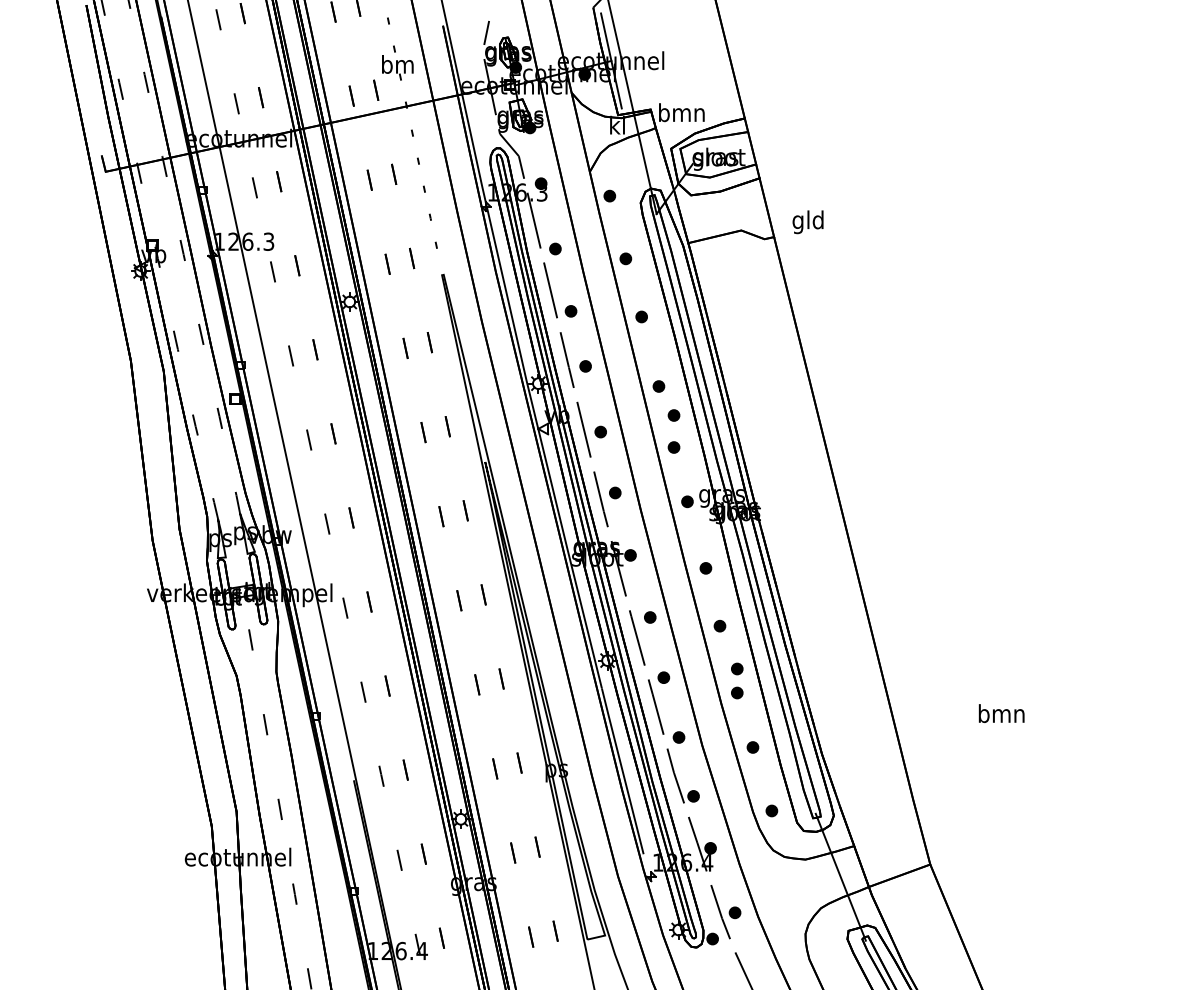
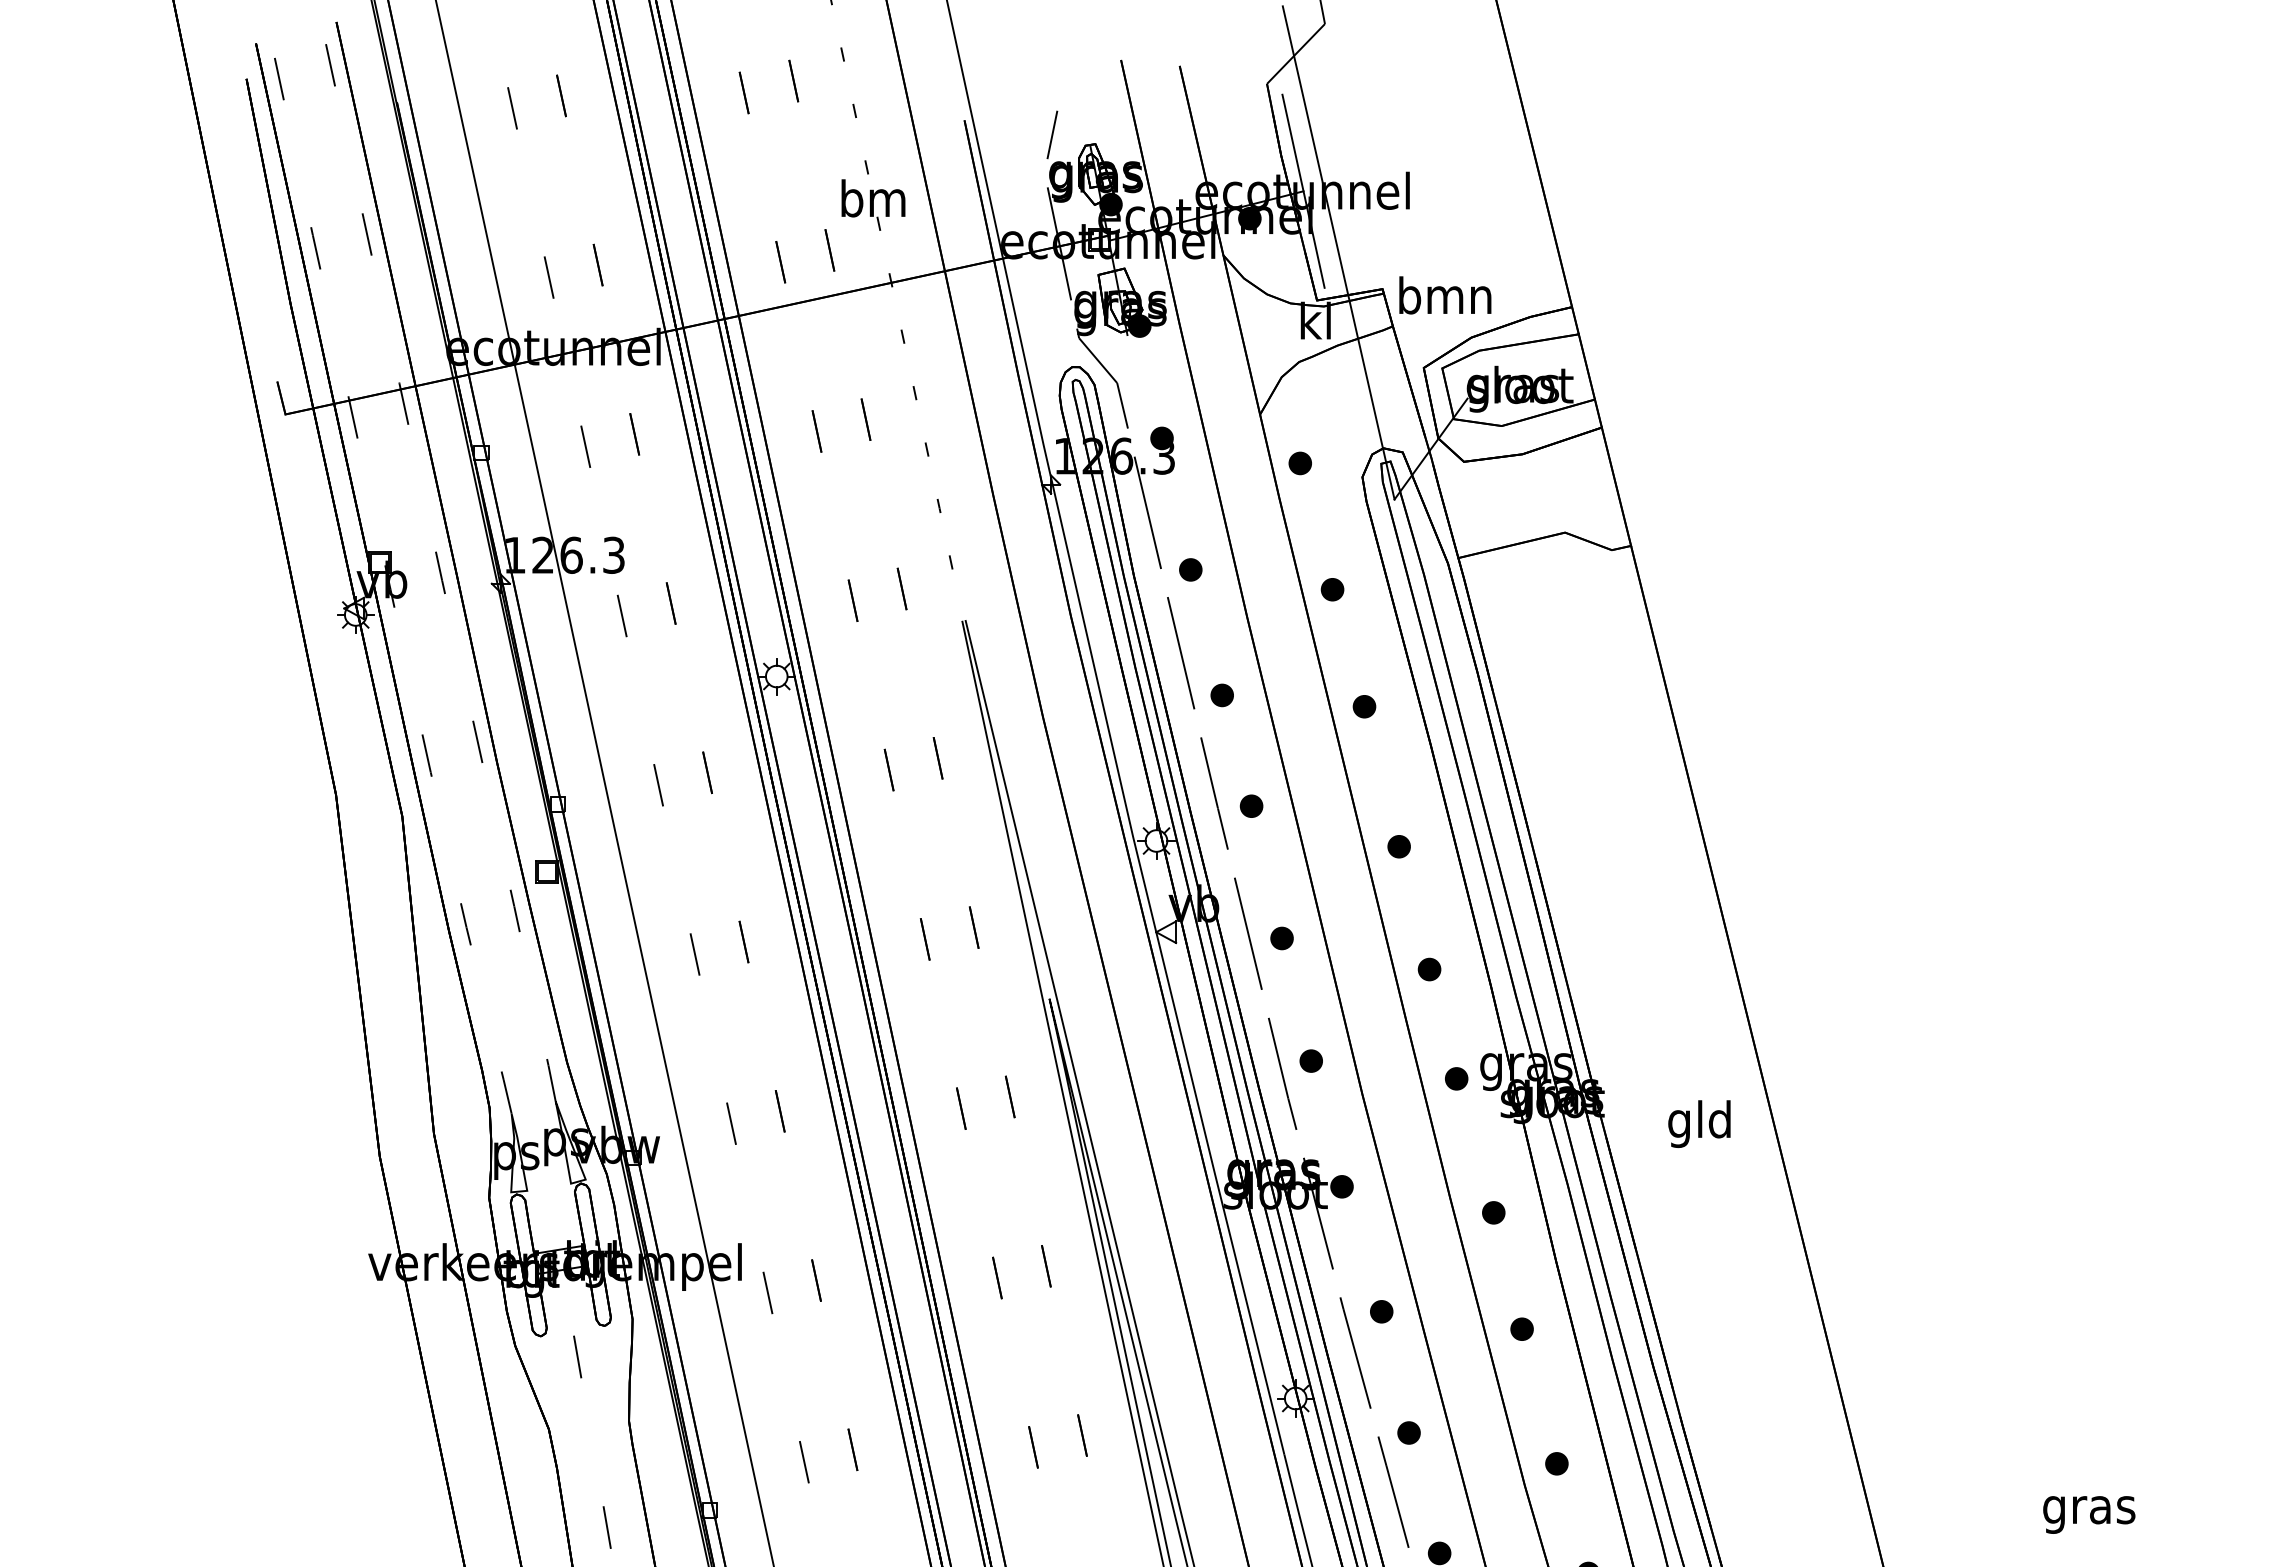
text: (807, 222) -> (1698, 1124), moved
part: (673, 415) -> (1428, 905), removed
part: (737, 668) -> (1557, 1414), removed
text: (1001, 715) -> (2088, 1509), bmn -> gras

